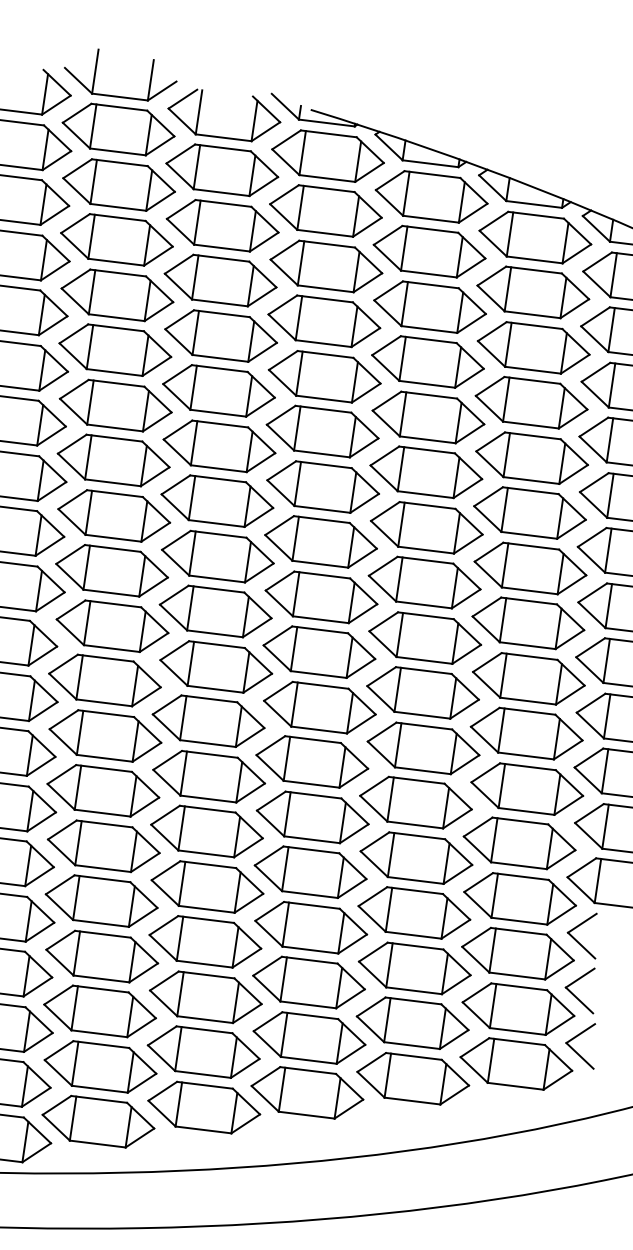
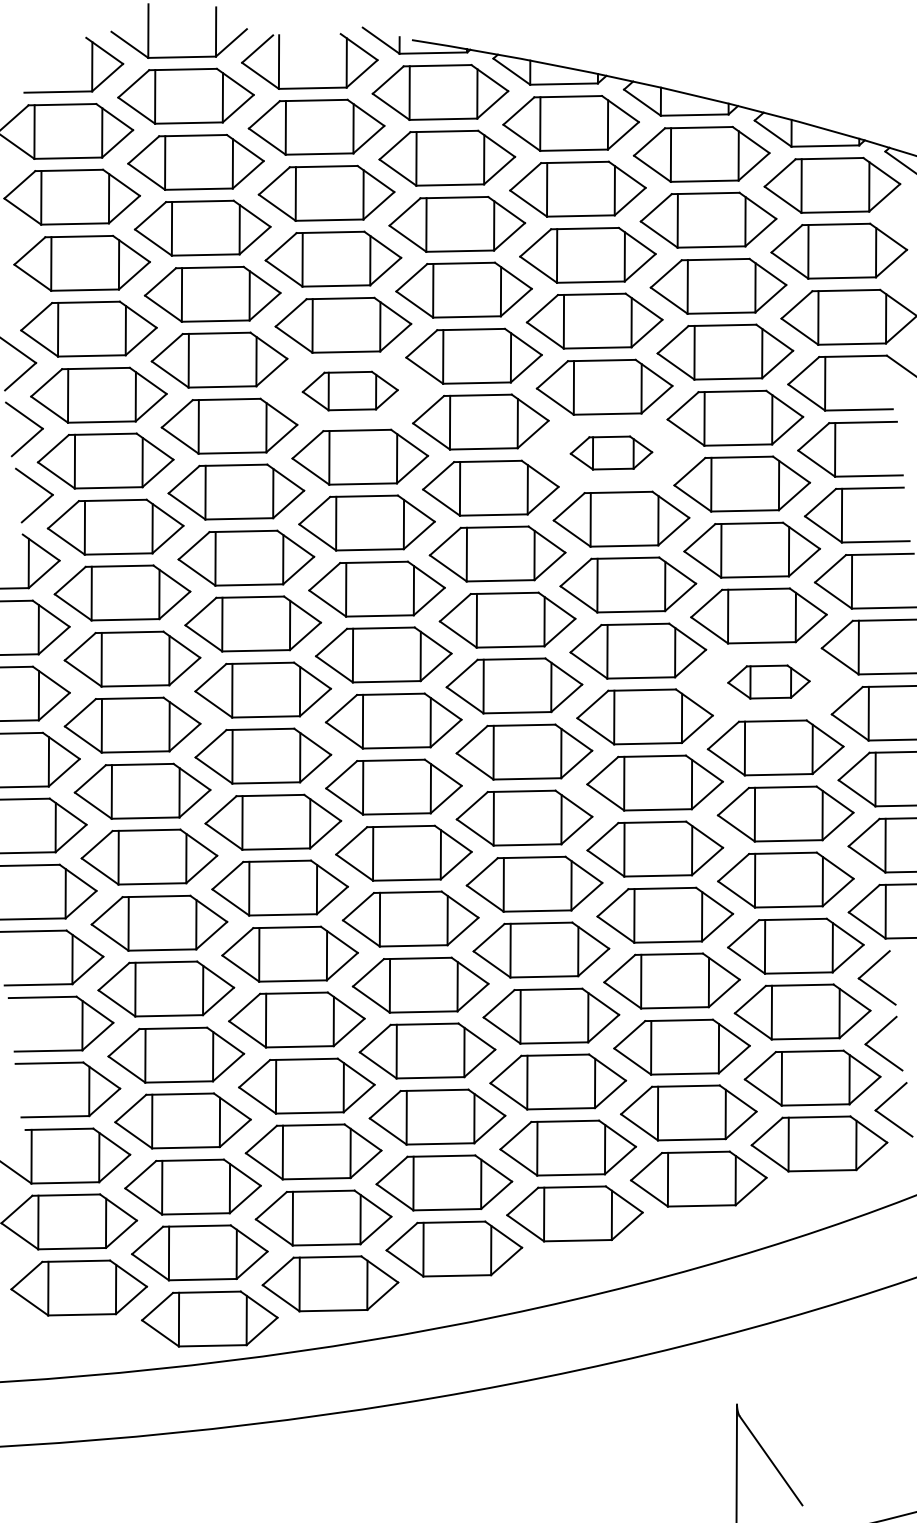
part: (219, 390) -> (350, 390), size x0.7
part: (426, 471) -> (611, 452), size x0.6
part: (528, 678) -> (768, 681), size x0.6

